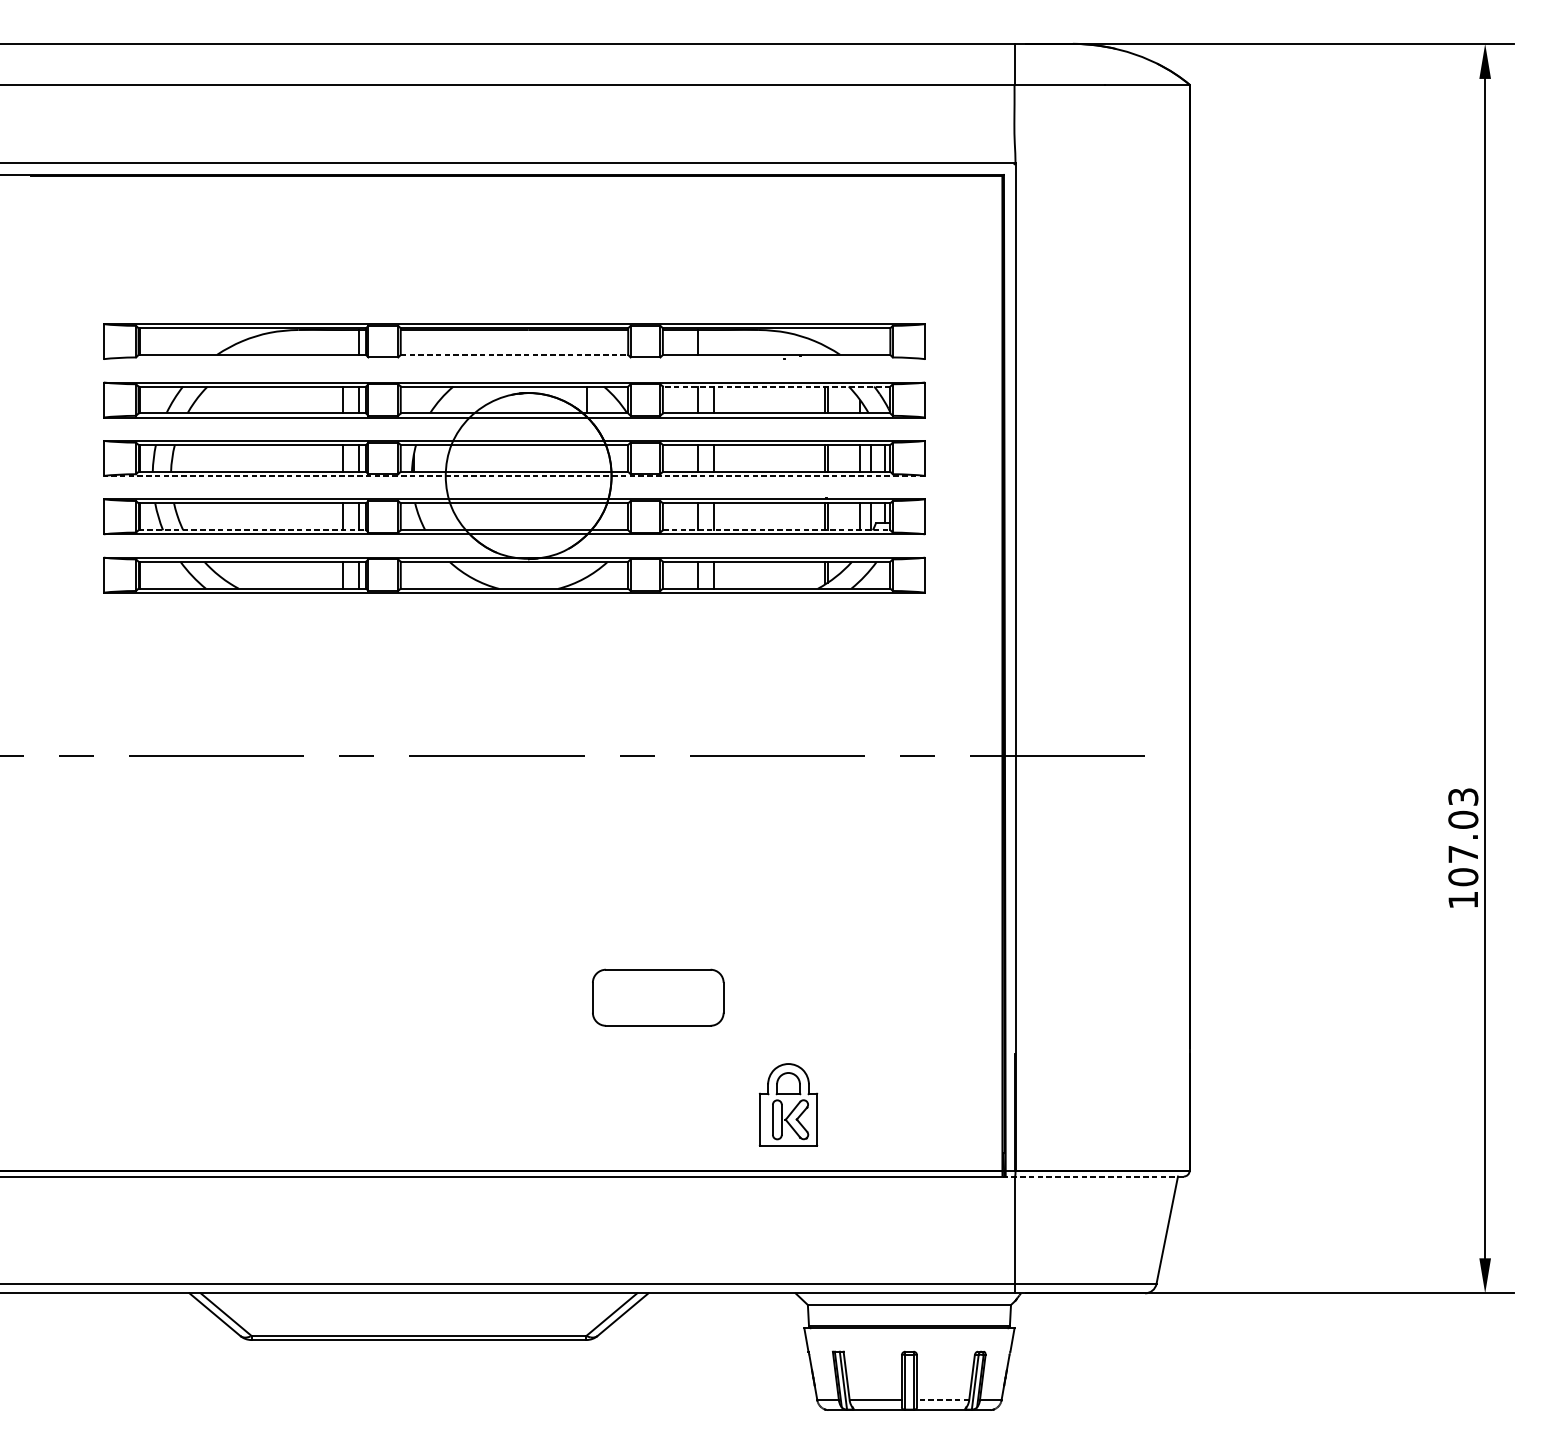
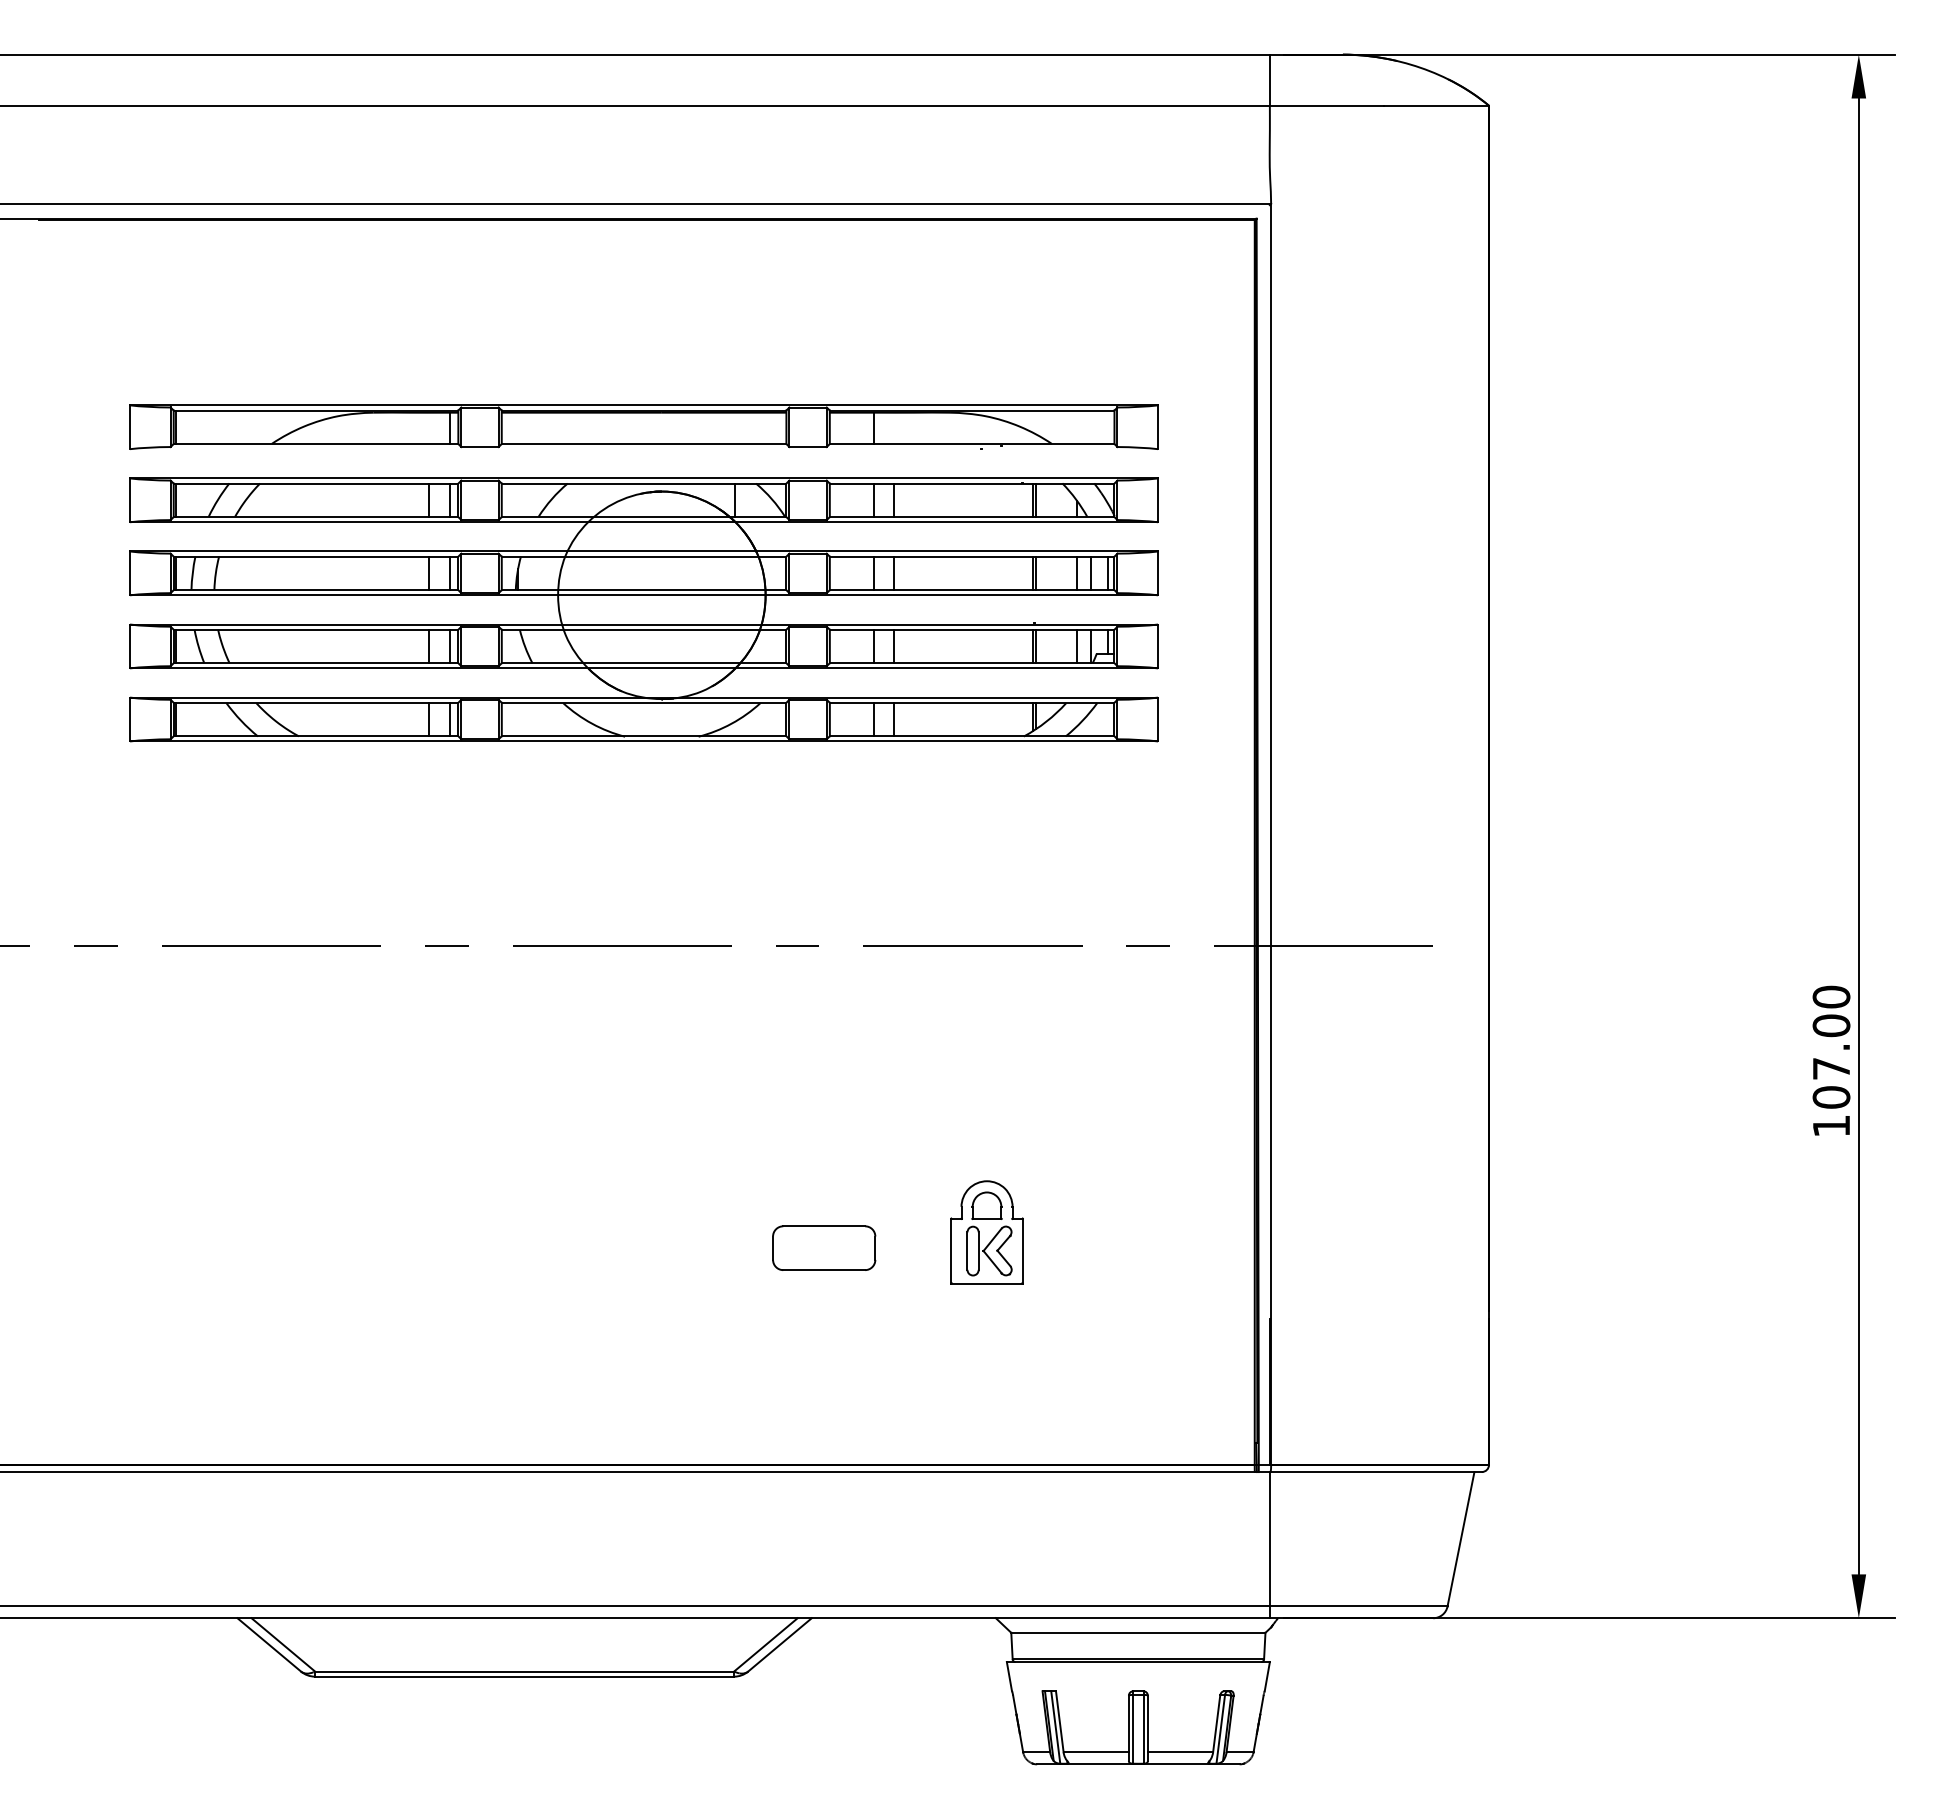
line: (514, 355) -> (644, 444), dashed -> solid
line: (776, 386) -> (971, 483), dashed -> solid
line: (514, 476) -> (644, 595), dashed -> solid
line: (252, 530) -> (316, 663), dashed -> solid
line: (776, 530) -> (972, 663), dashed -> solid
text: (1463, 796) -> (1831, 996), 107.03 -> 107.00
part: (658, 997) -> (824, 1247), size x0.62
part: (788, 1104) -> (986, 1232), moved
line: (1092, 1176) -> (1367, 1472), dashed -> solid
line: (943, 1400) -> (1180, 1752), dashed -> solid

